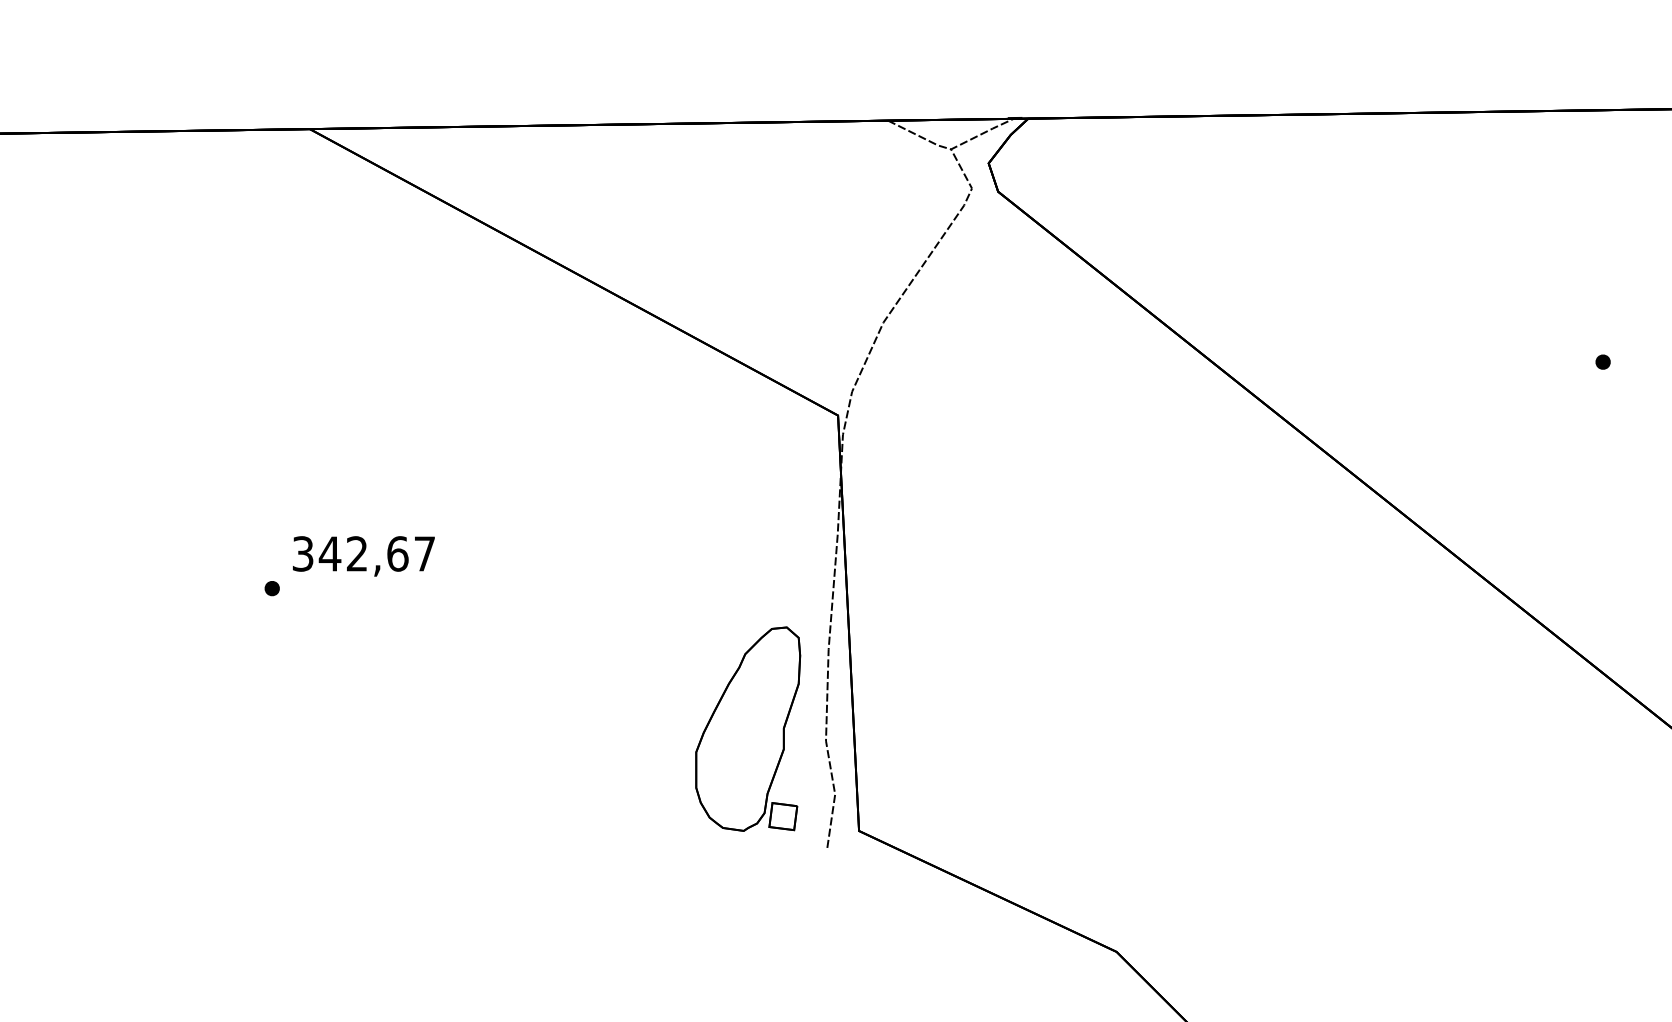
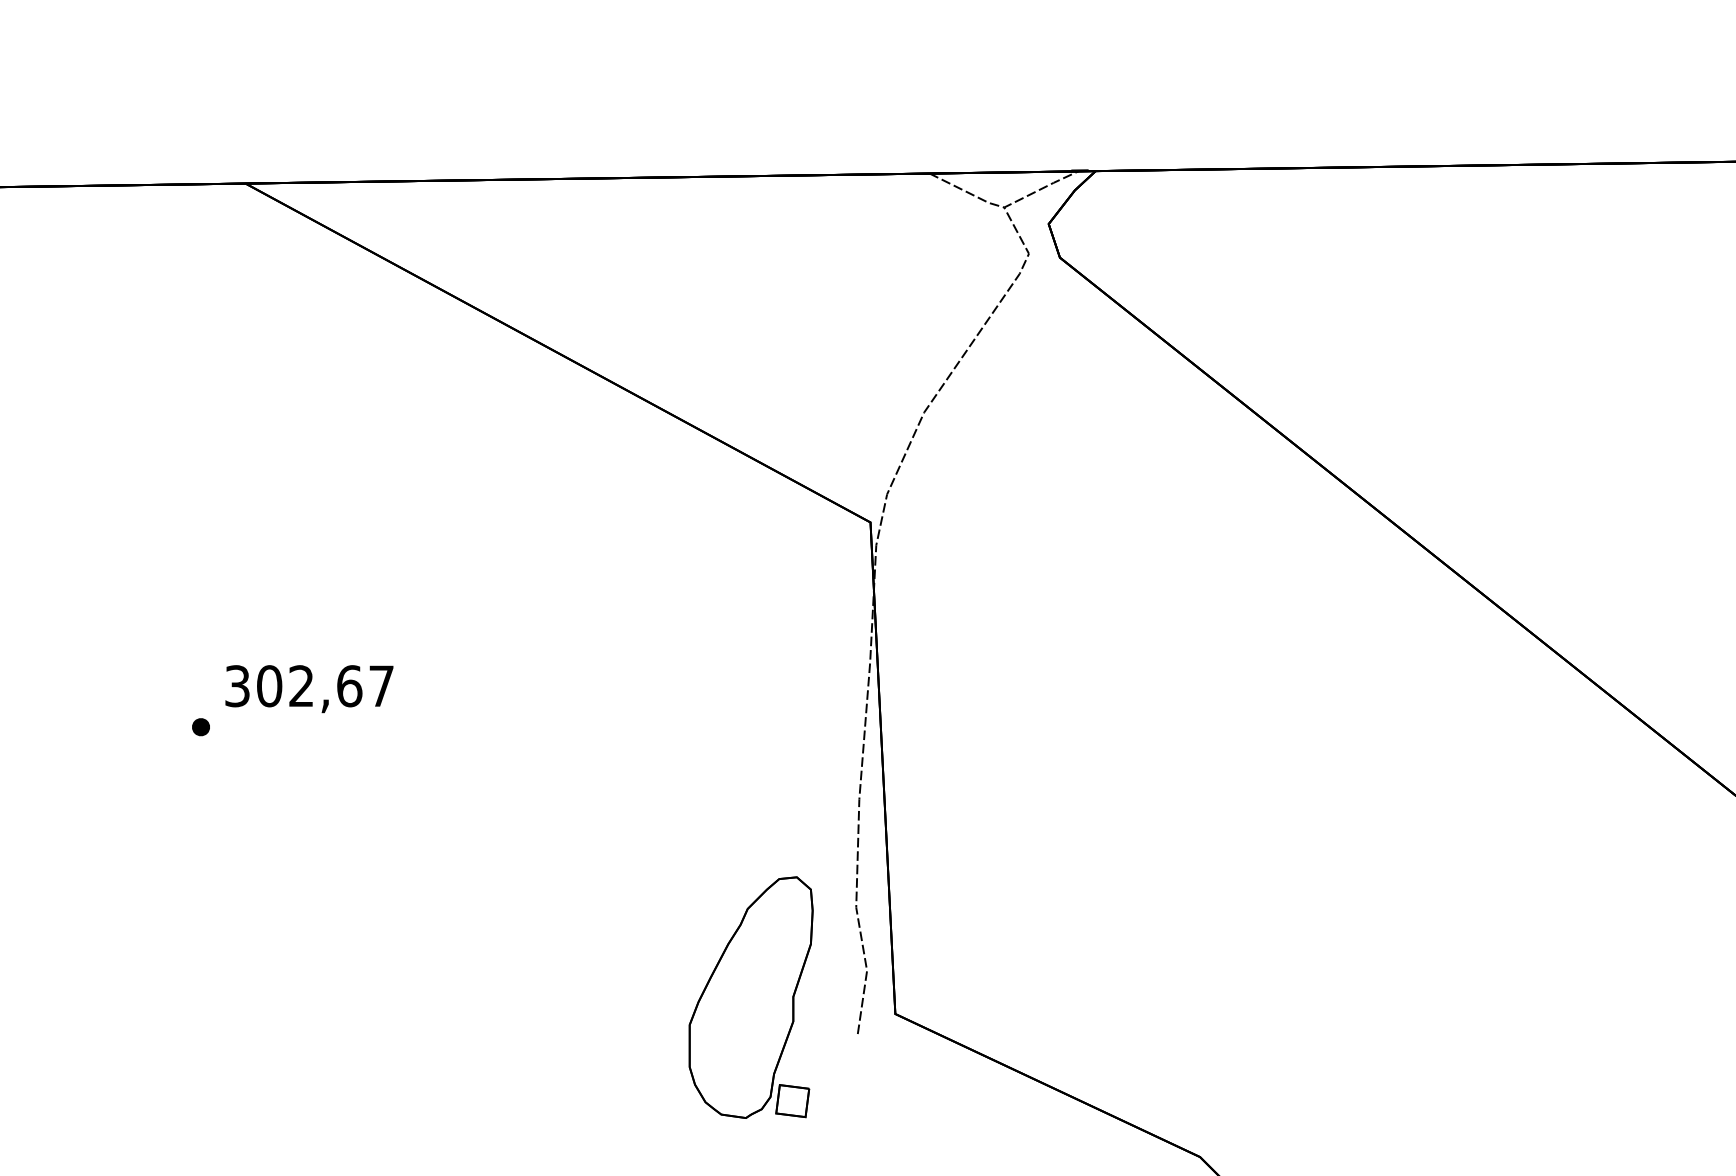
text: (329, 553) -> (268, 685), 342,67 -> 302,67
part: (748, 728) -> (751, 996), moved

